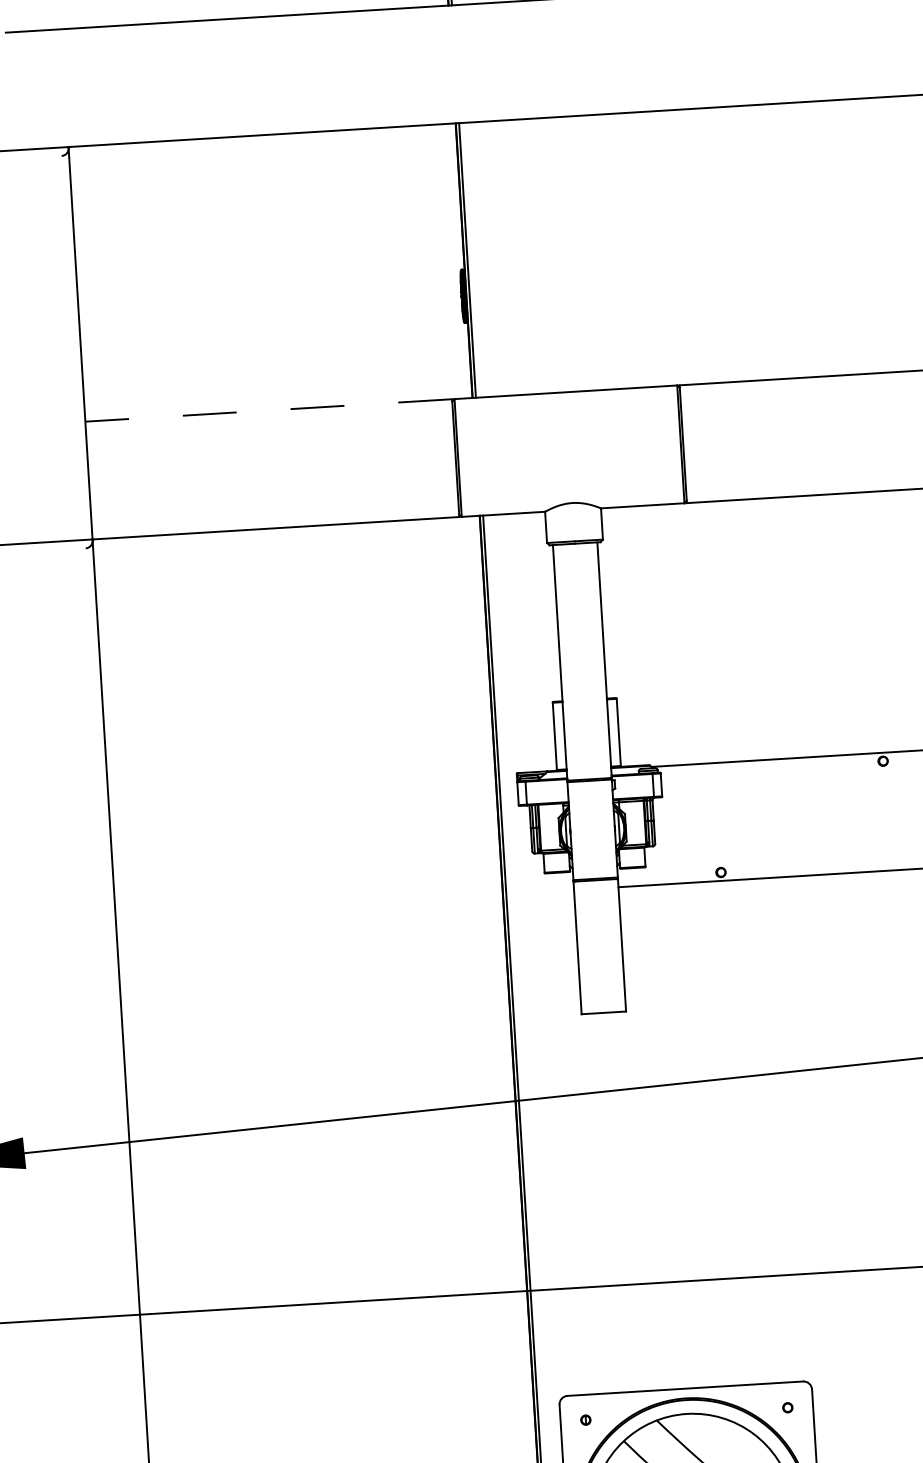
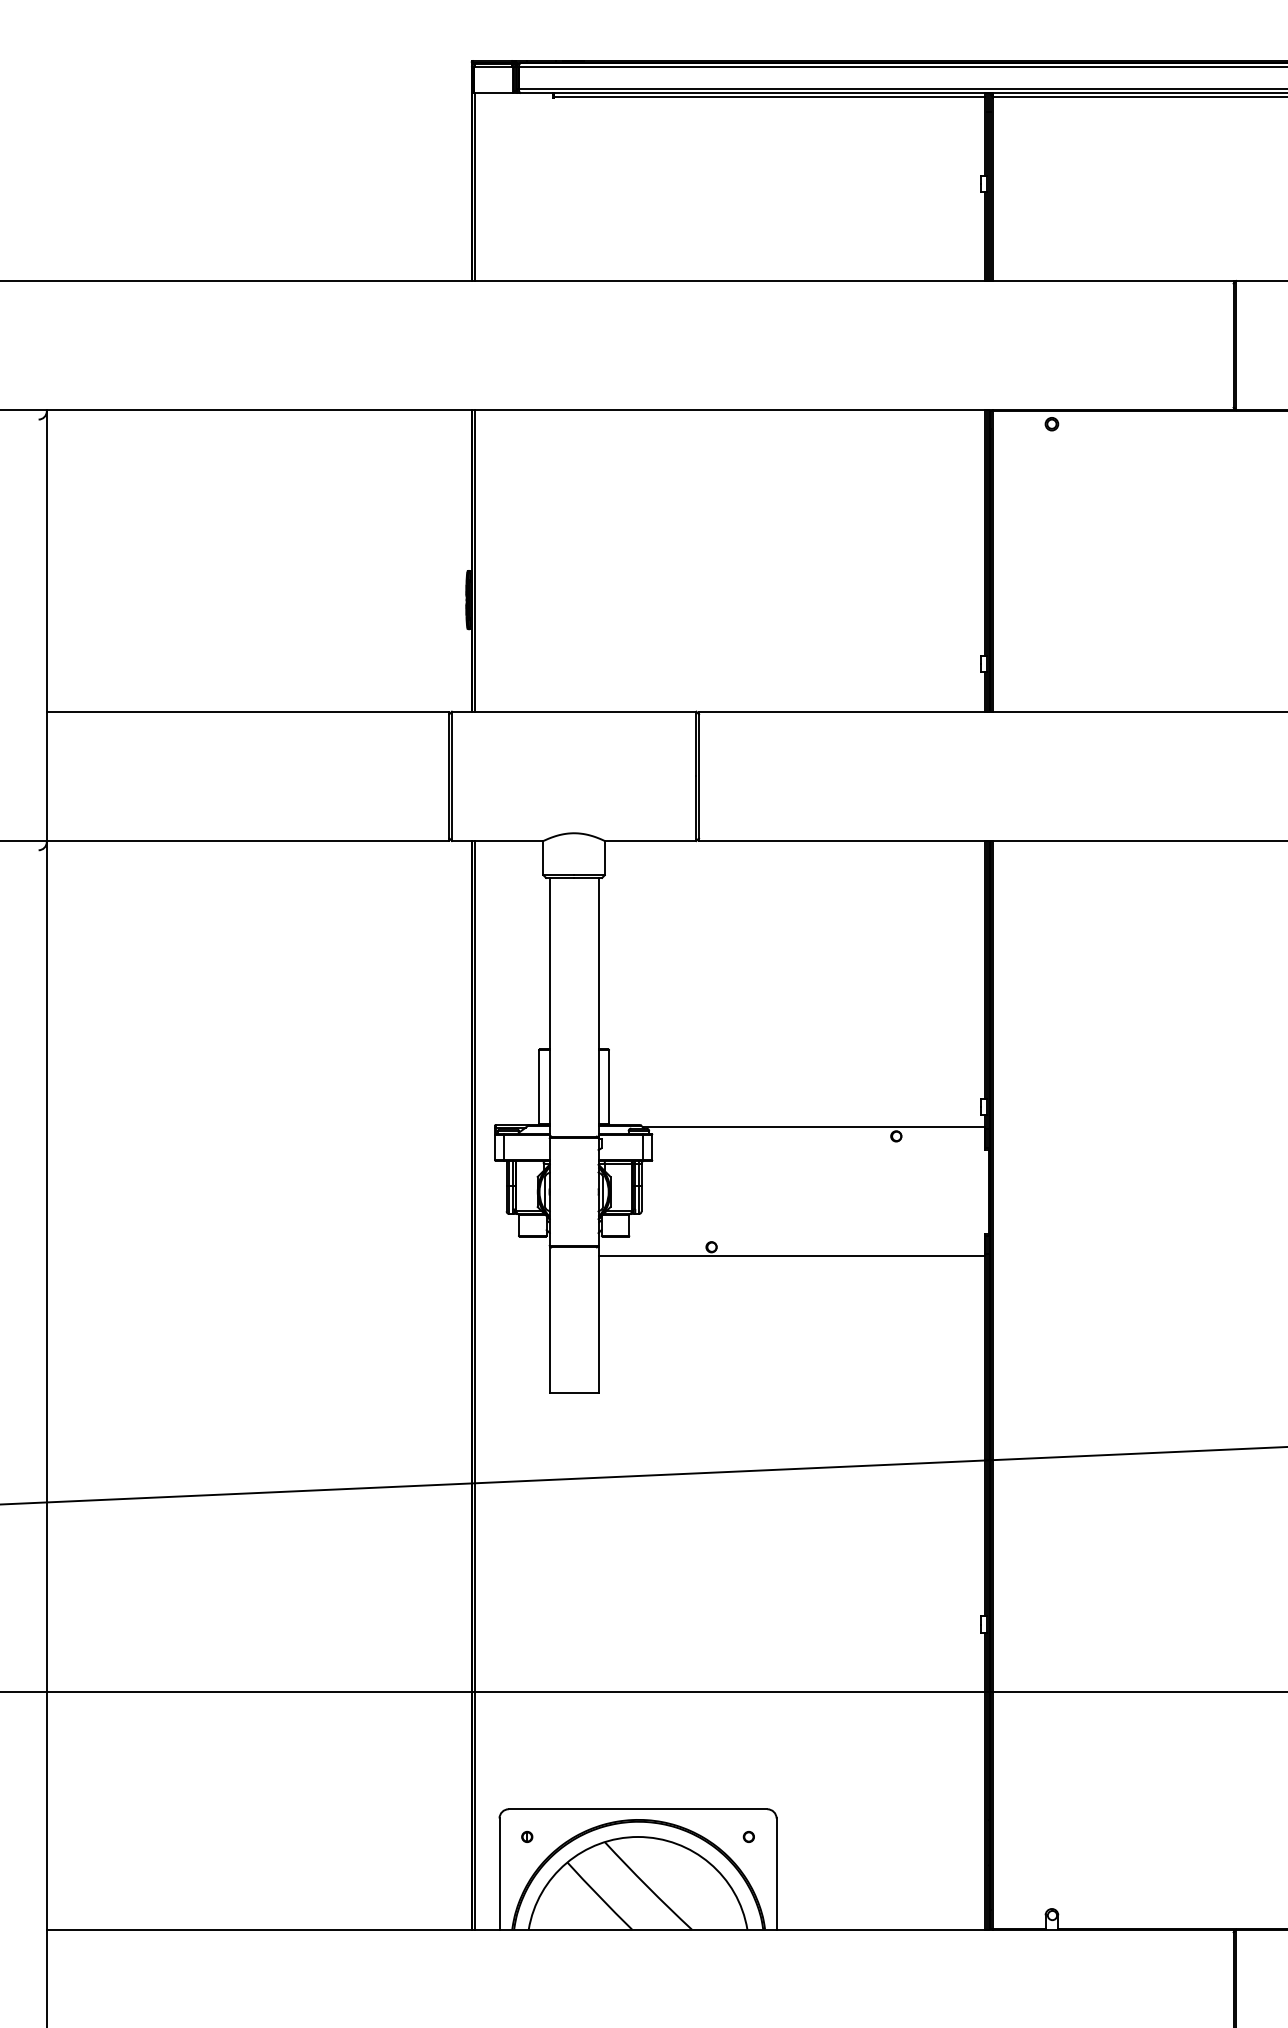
line: (268, 410) -> (247, 711), dashed -> solid

